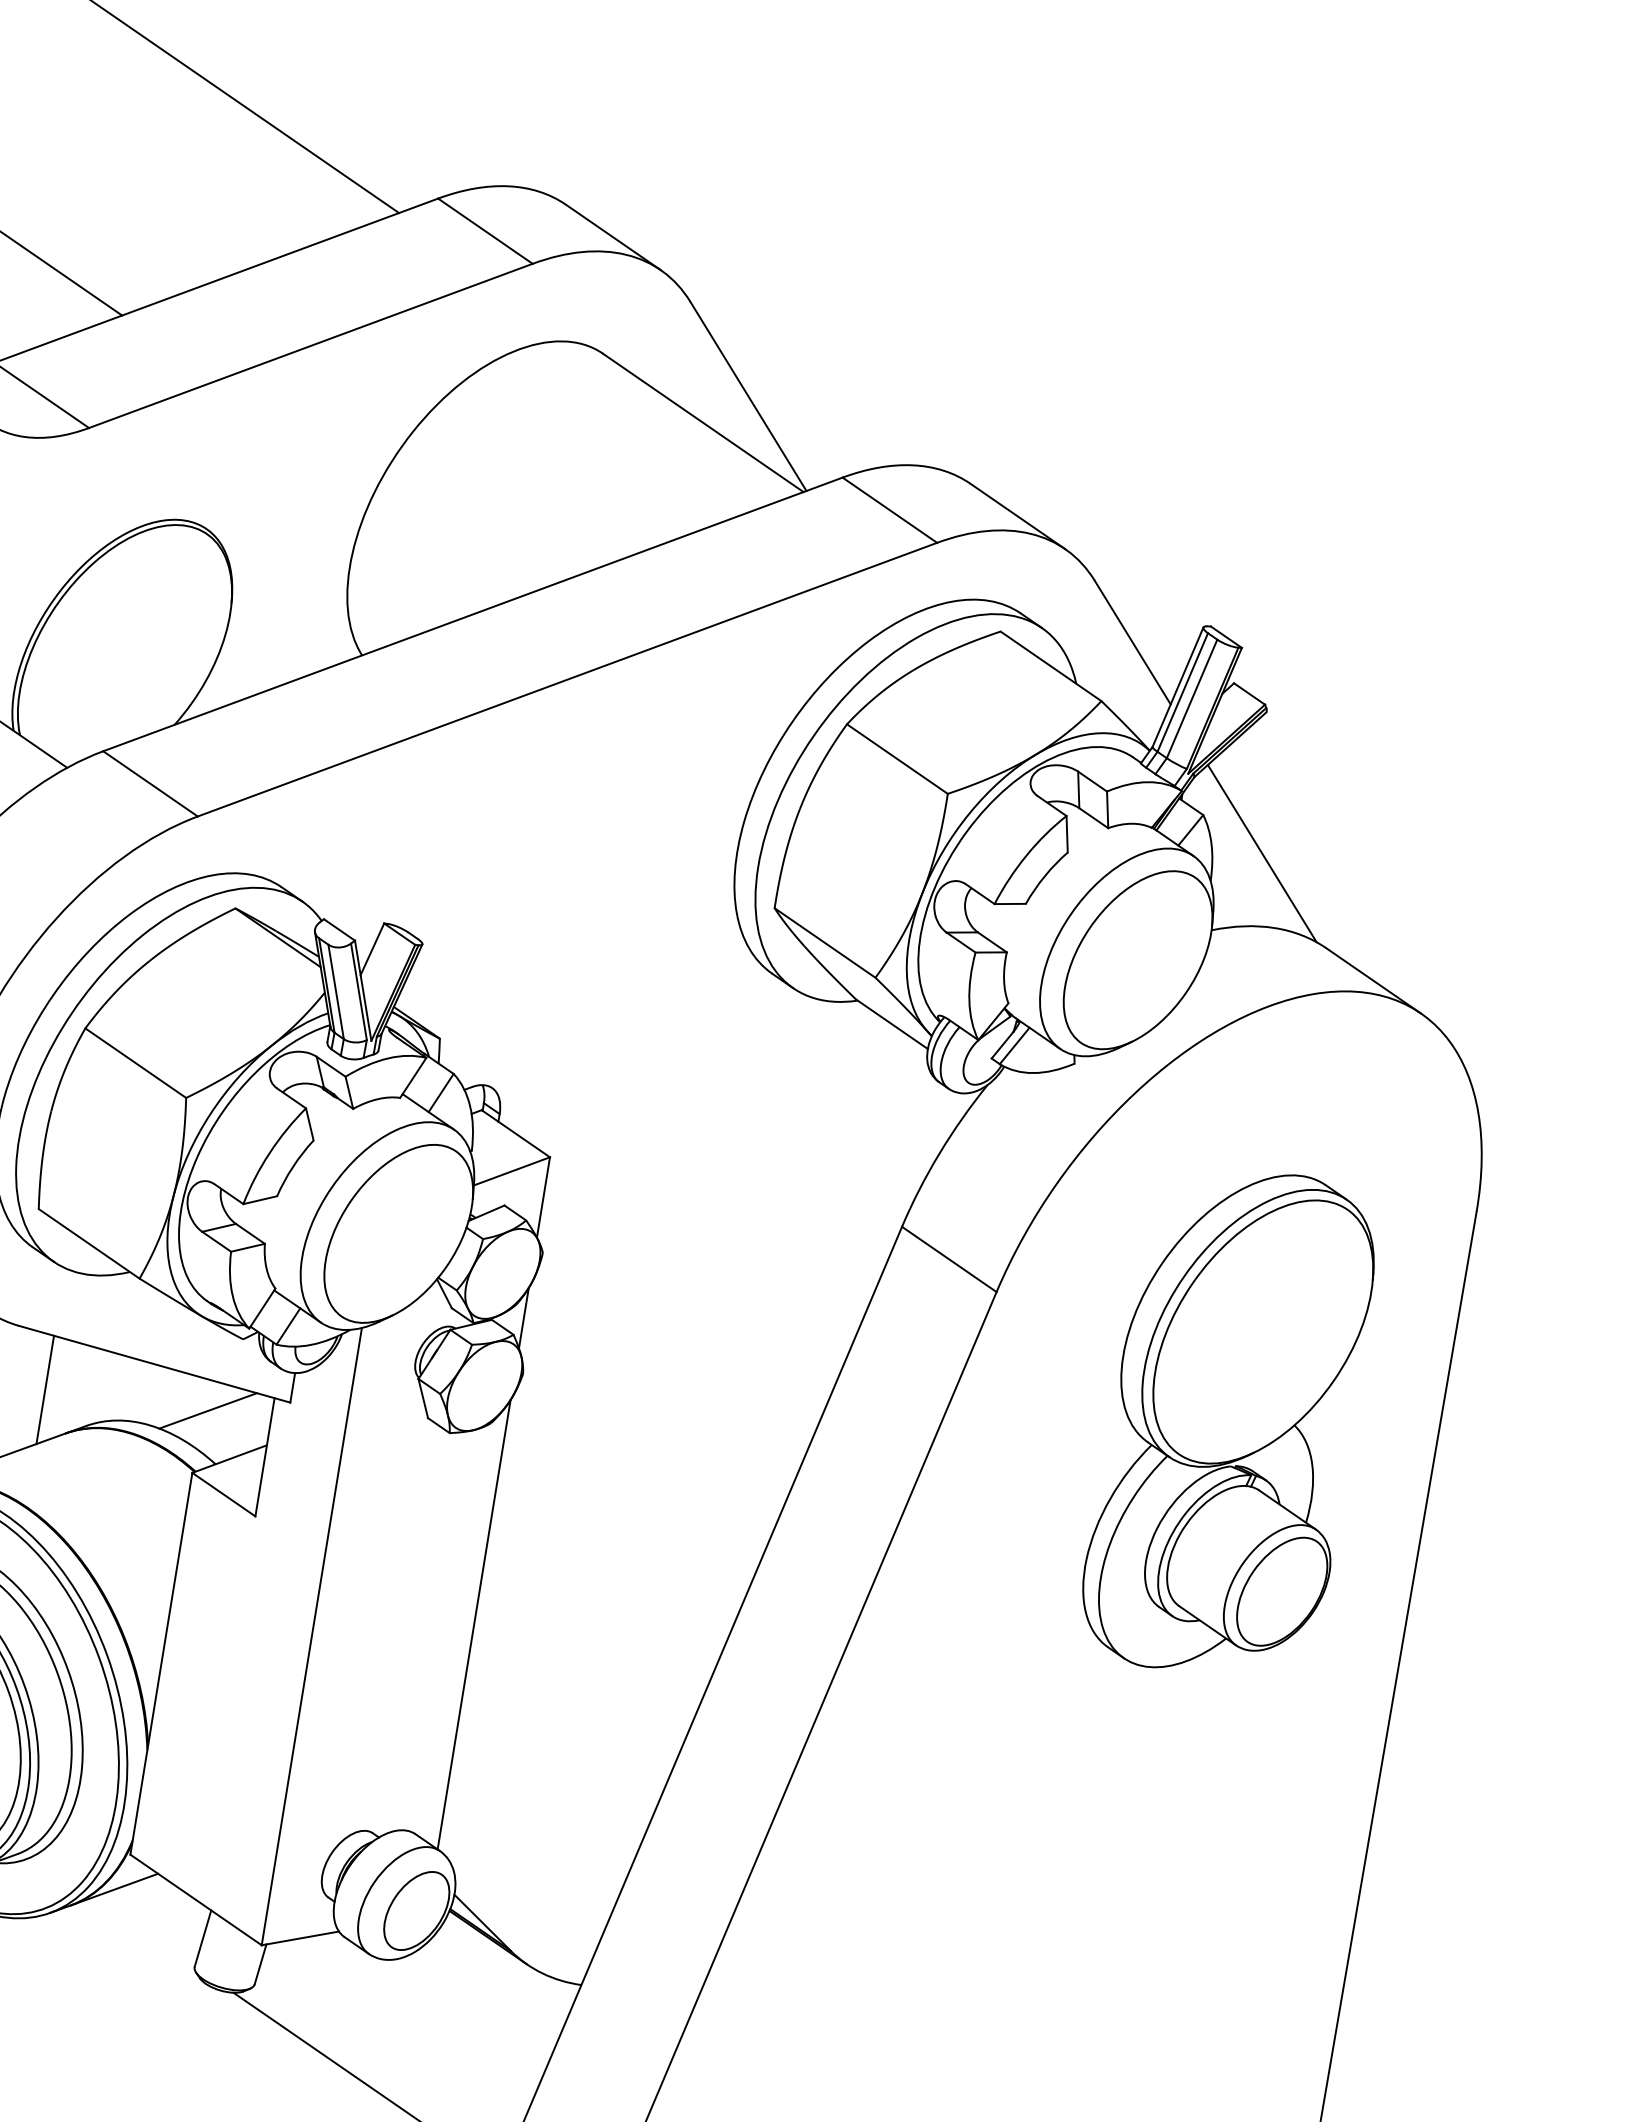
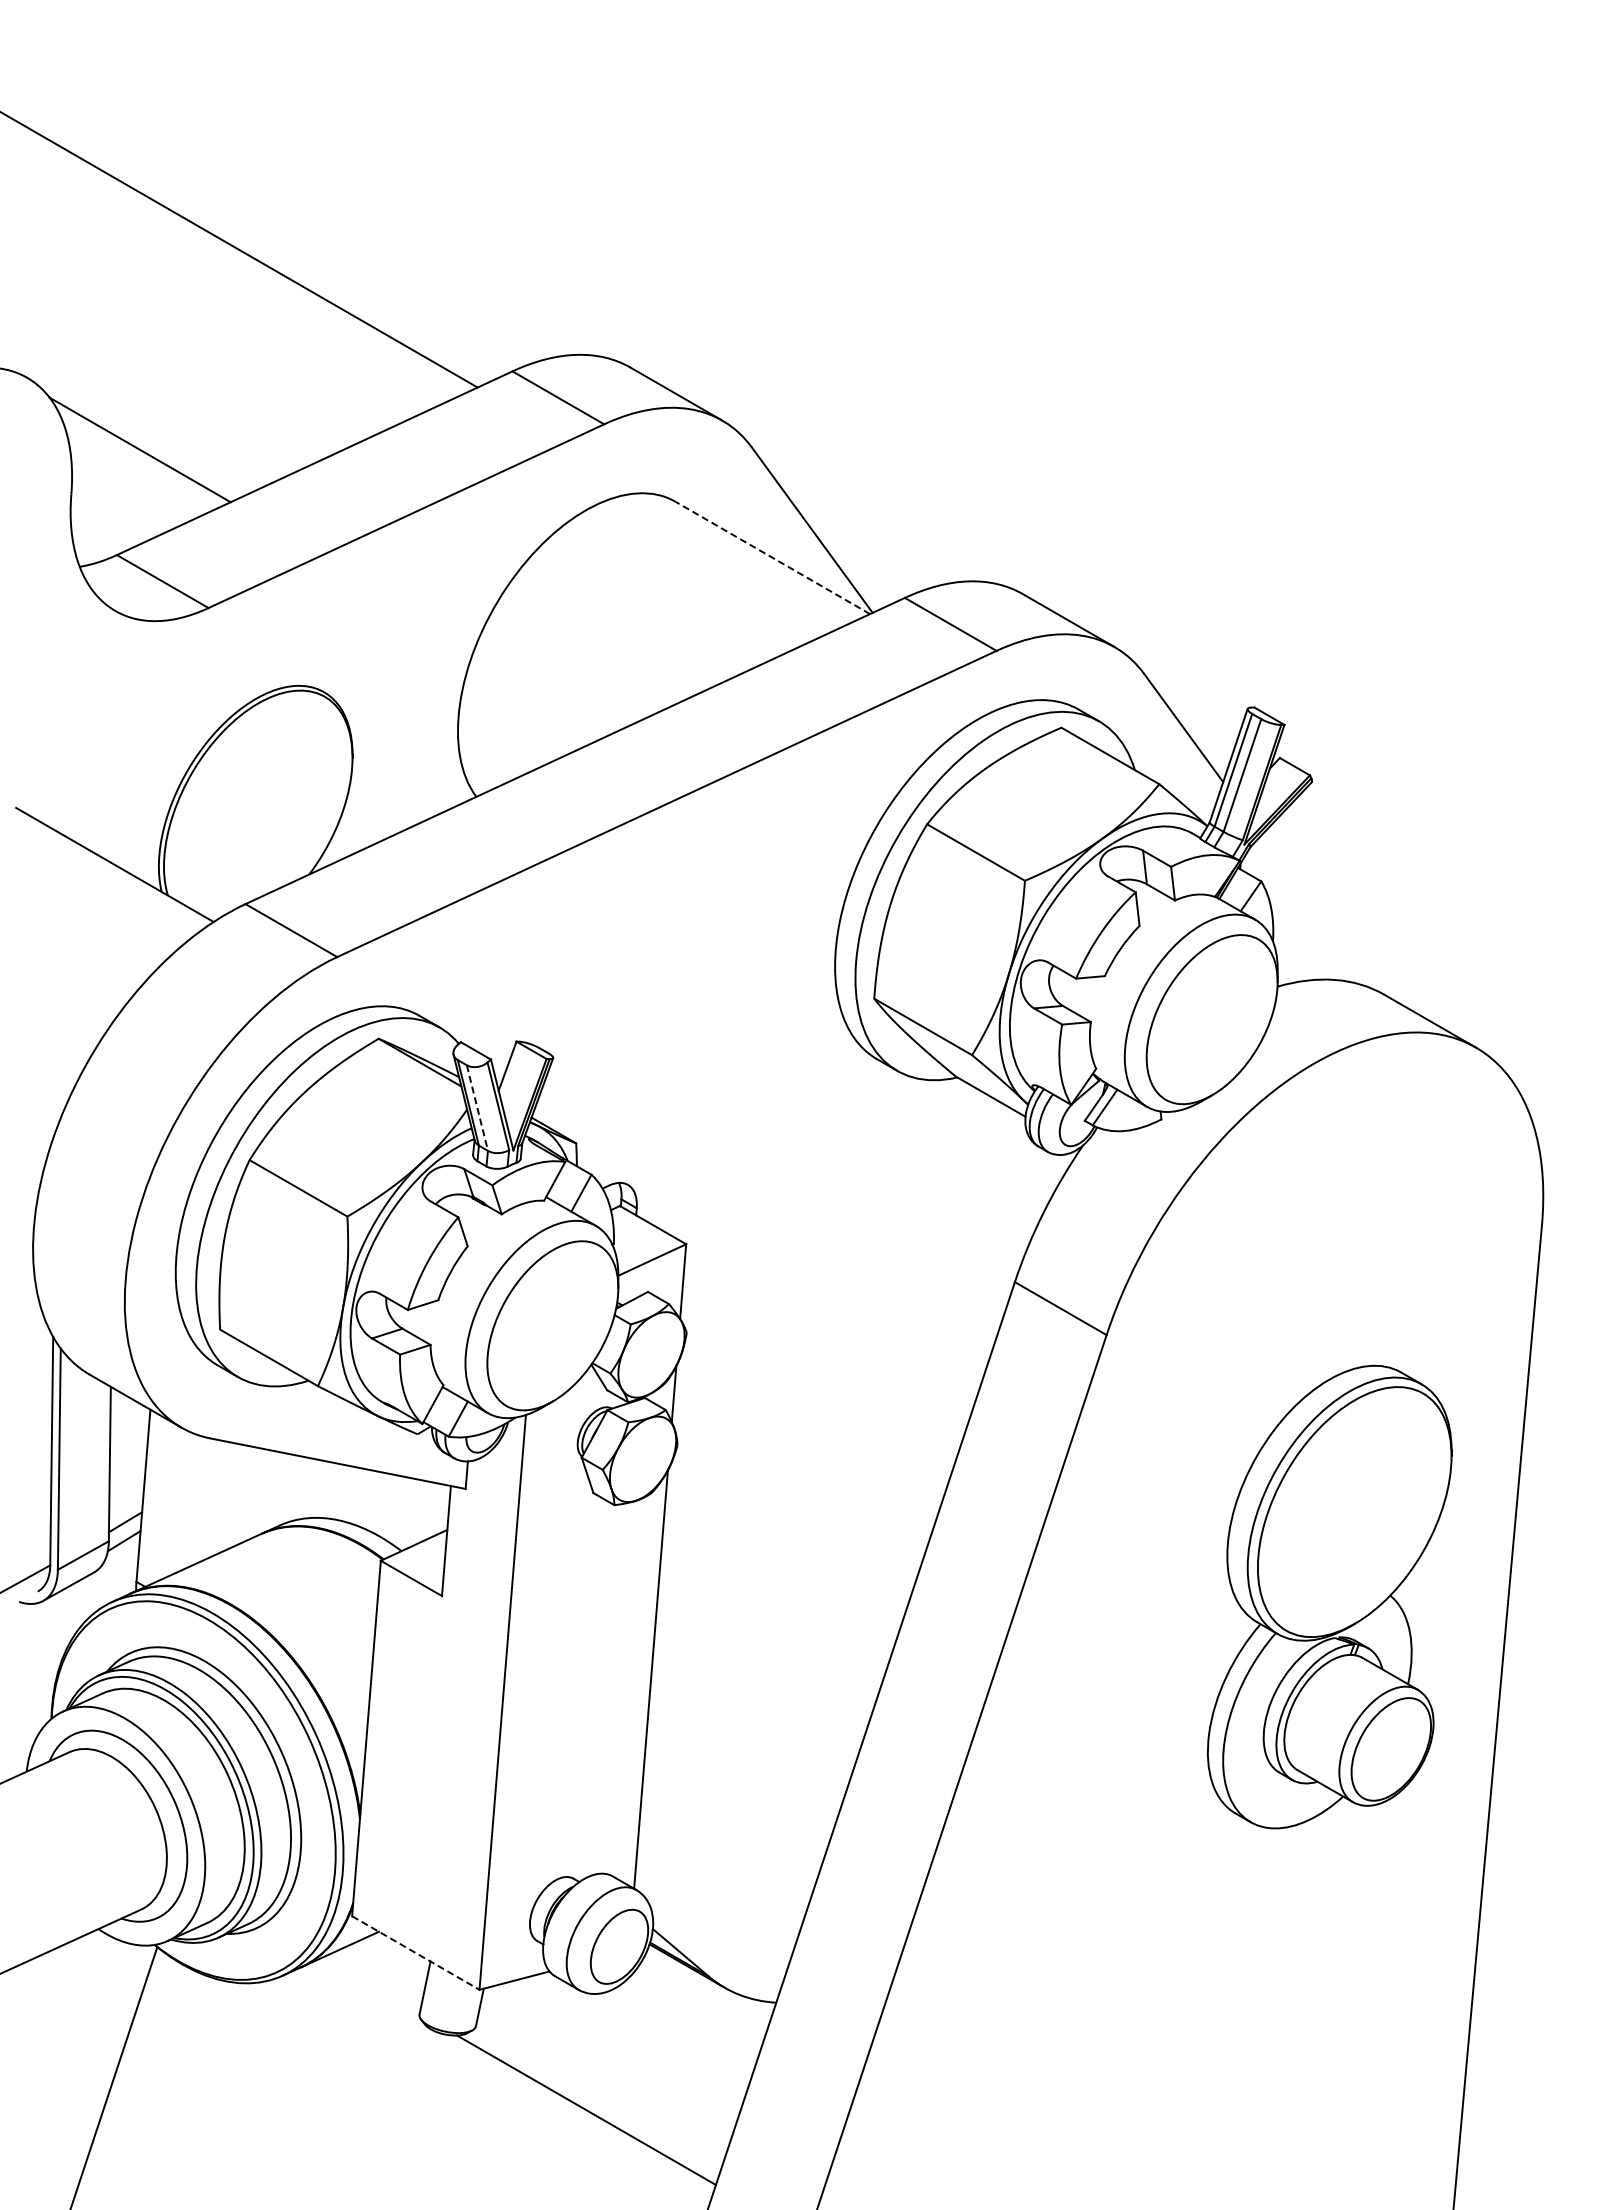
line: (703, 422) -> (772, 557), solid -> dashed
line: (1261, 853) -> (1317, 912), removed
line: (336, 992) -> (477, 1108), solid -> dashed
line: (45, 1388) -> (239, 1494), removed
line: (207, 1410) -> (390, 1502), removed
part: (1228, 1421) -> (1329, 1596), moved
line: (195, 1900) -> (415, 1953), solid -> dashed

